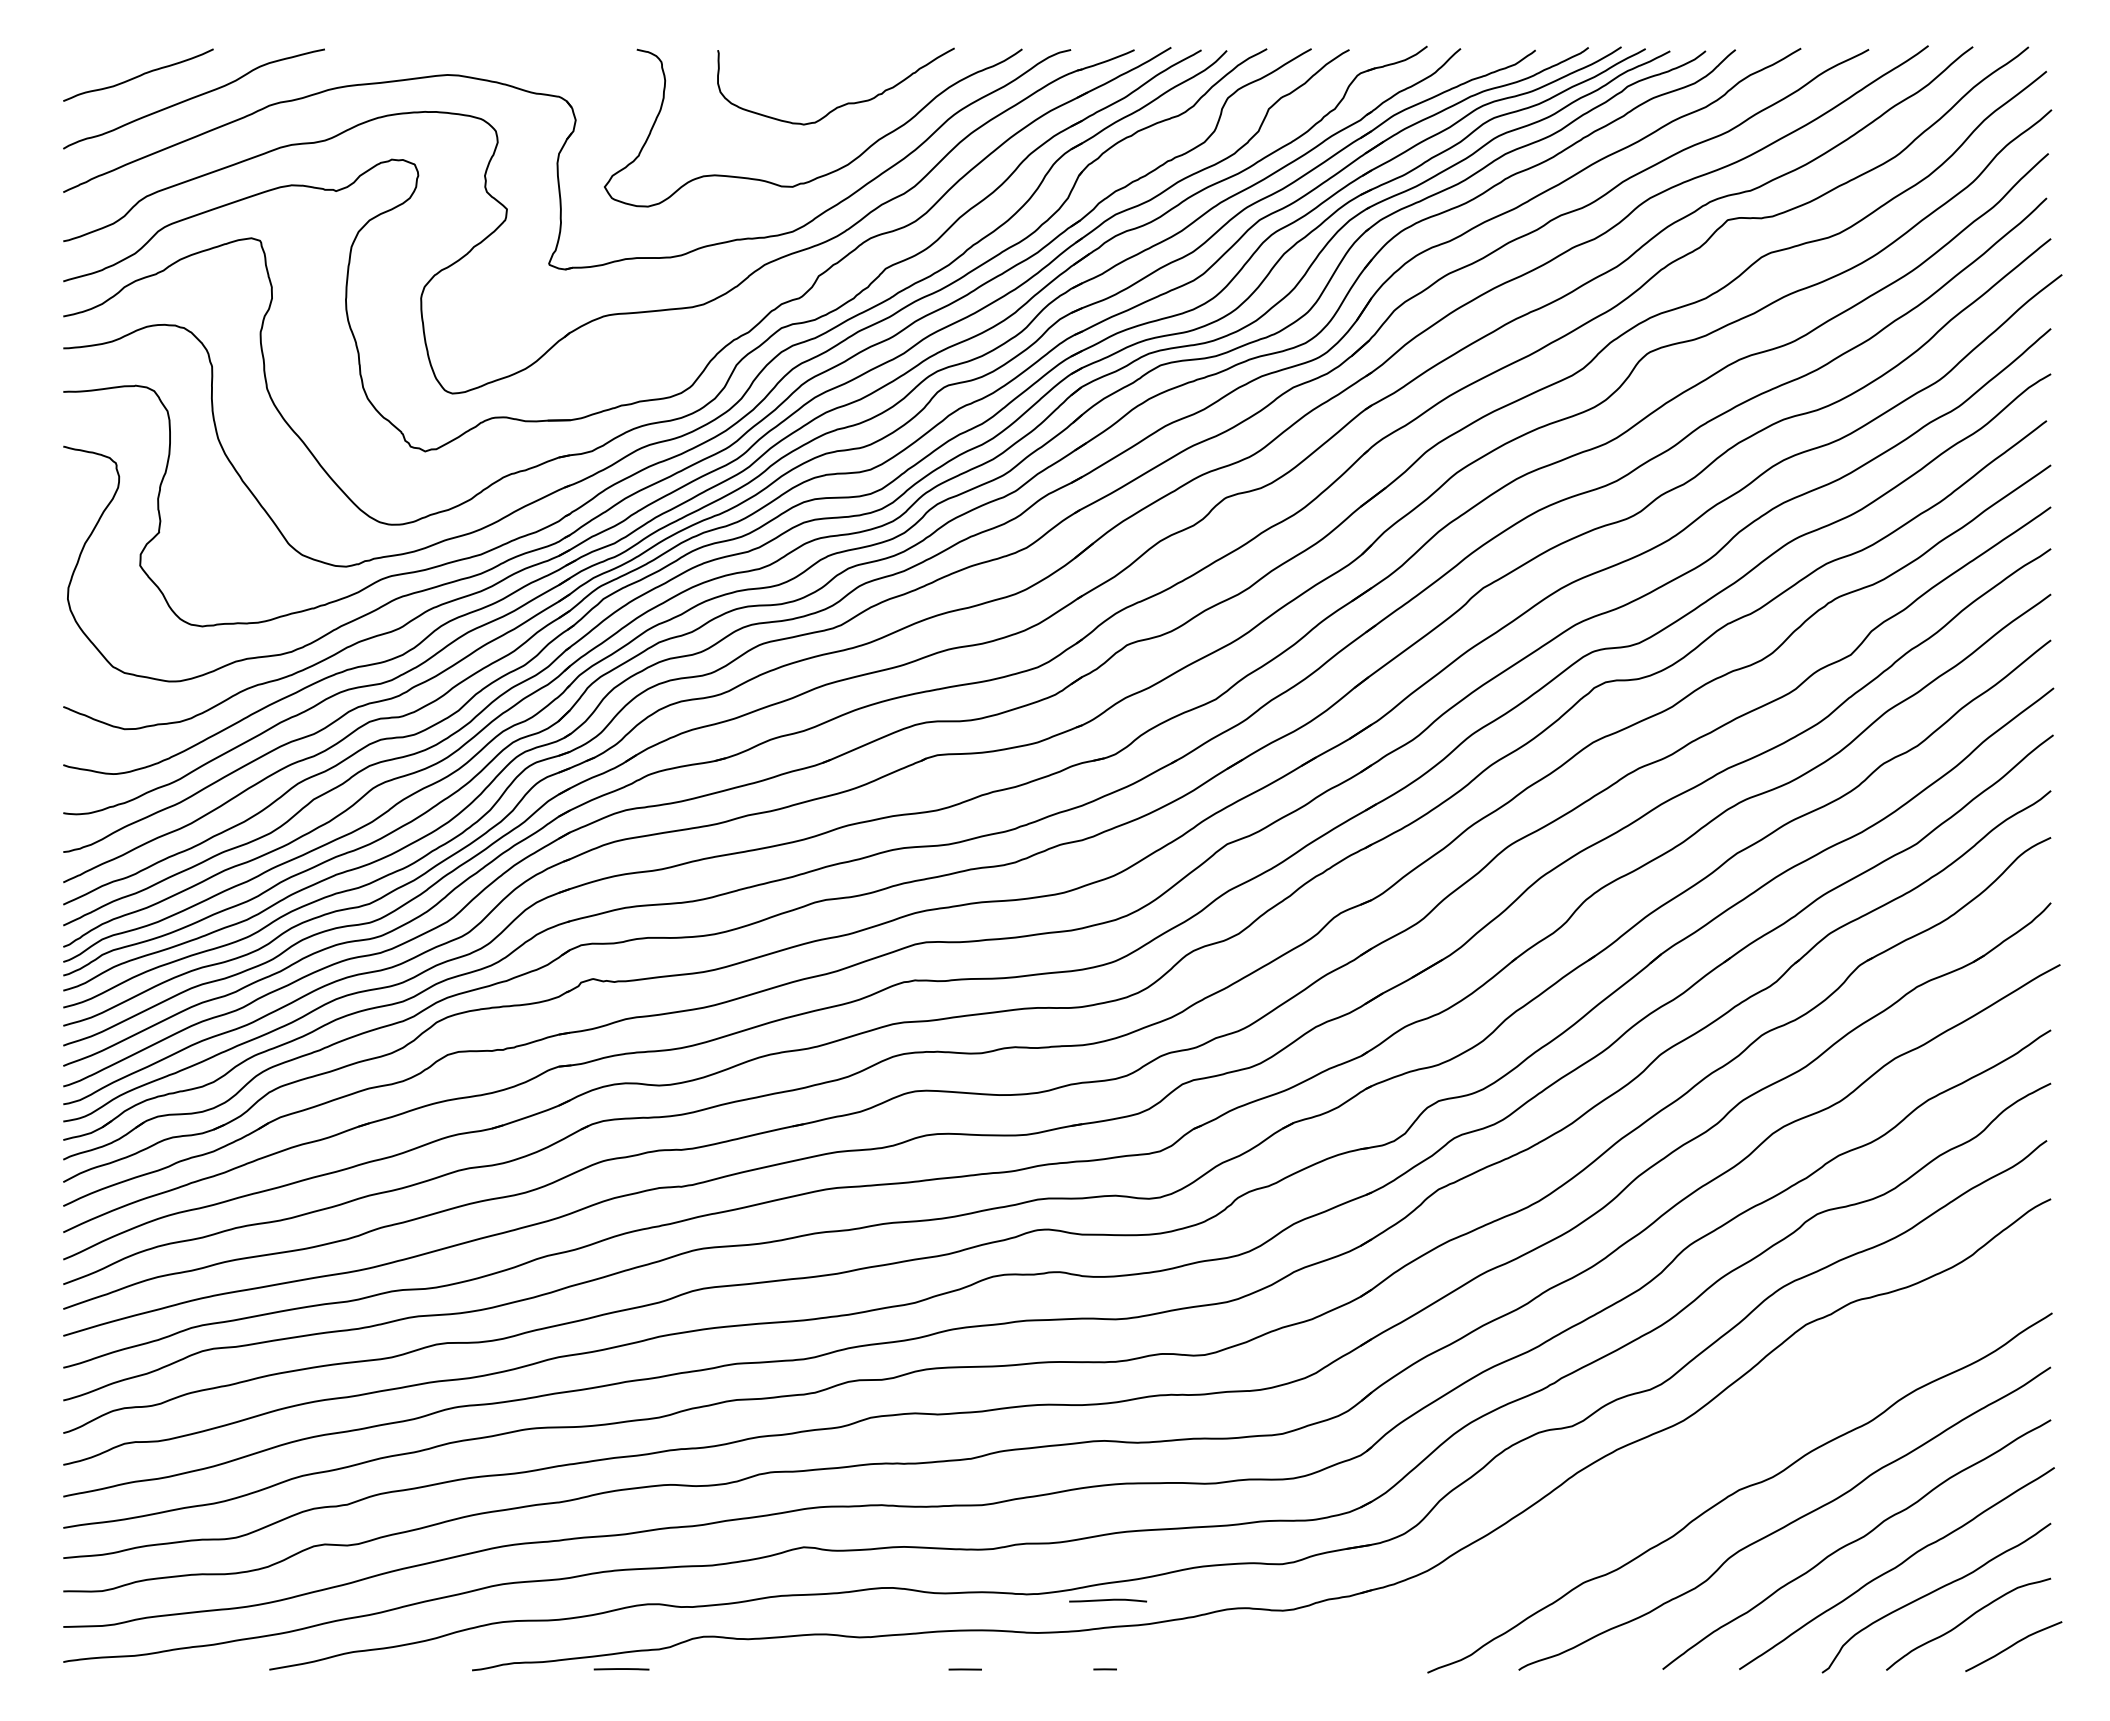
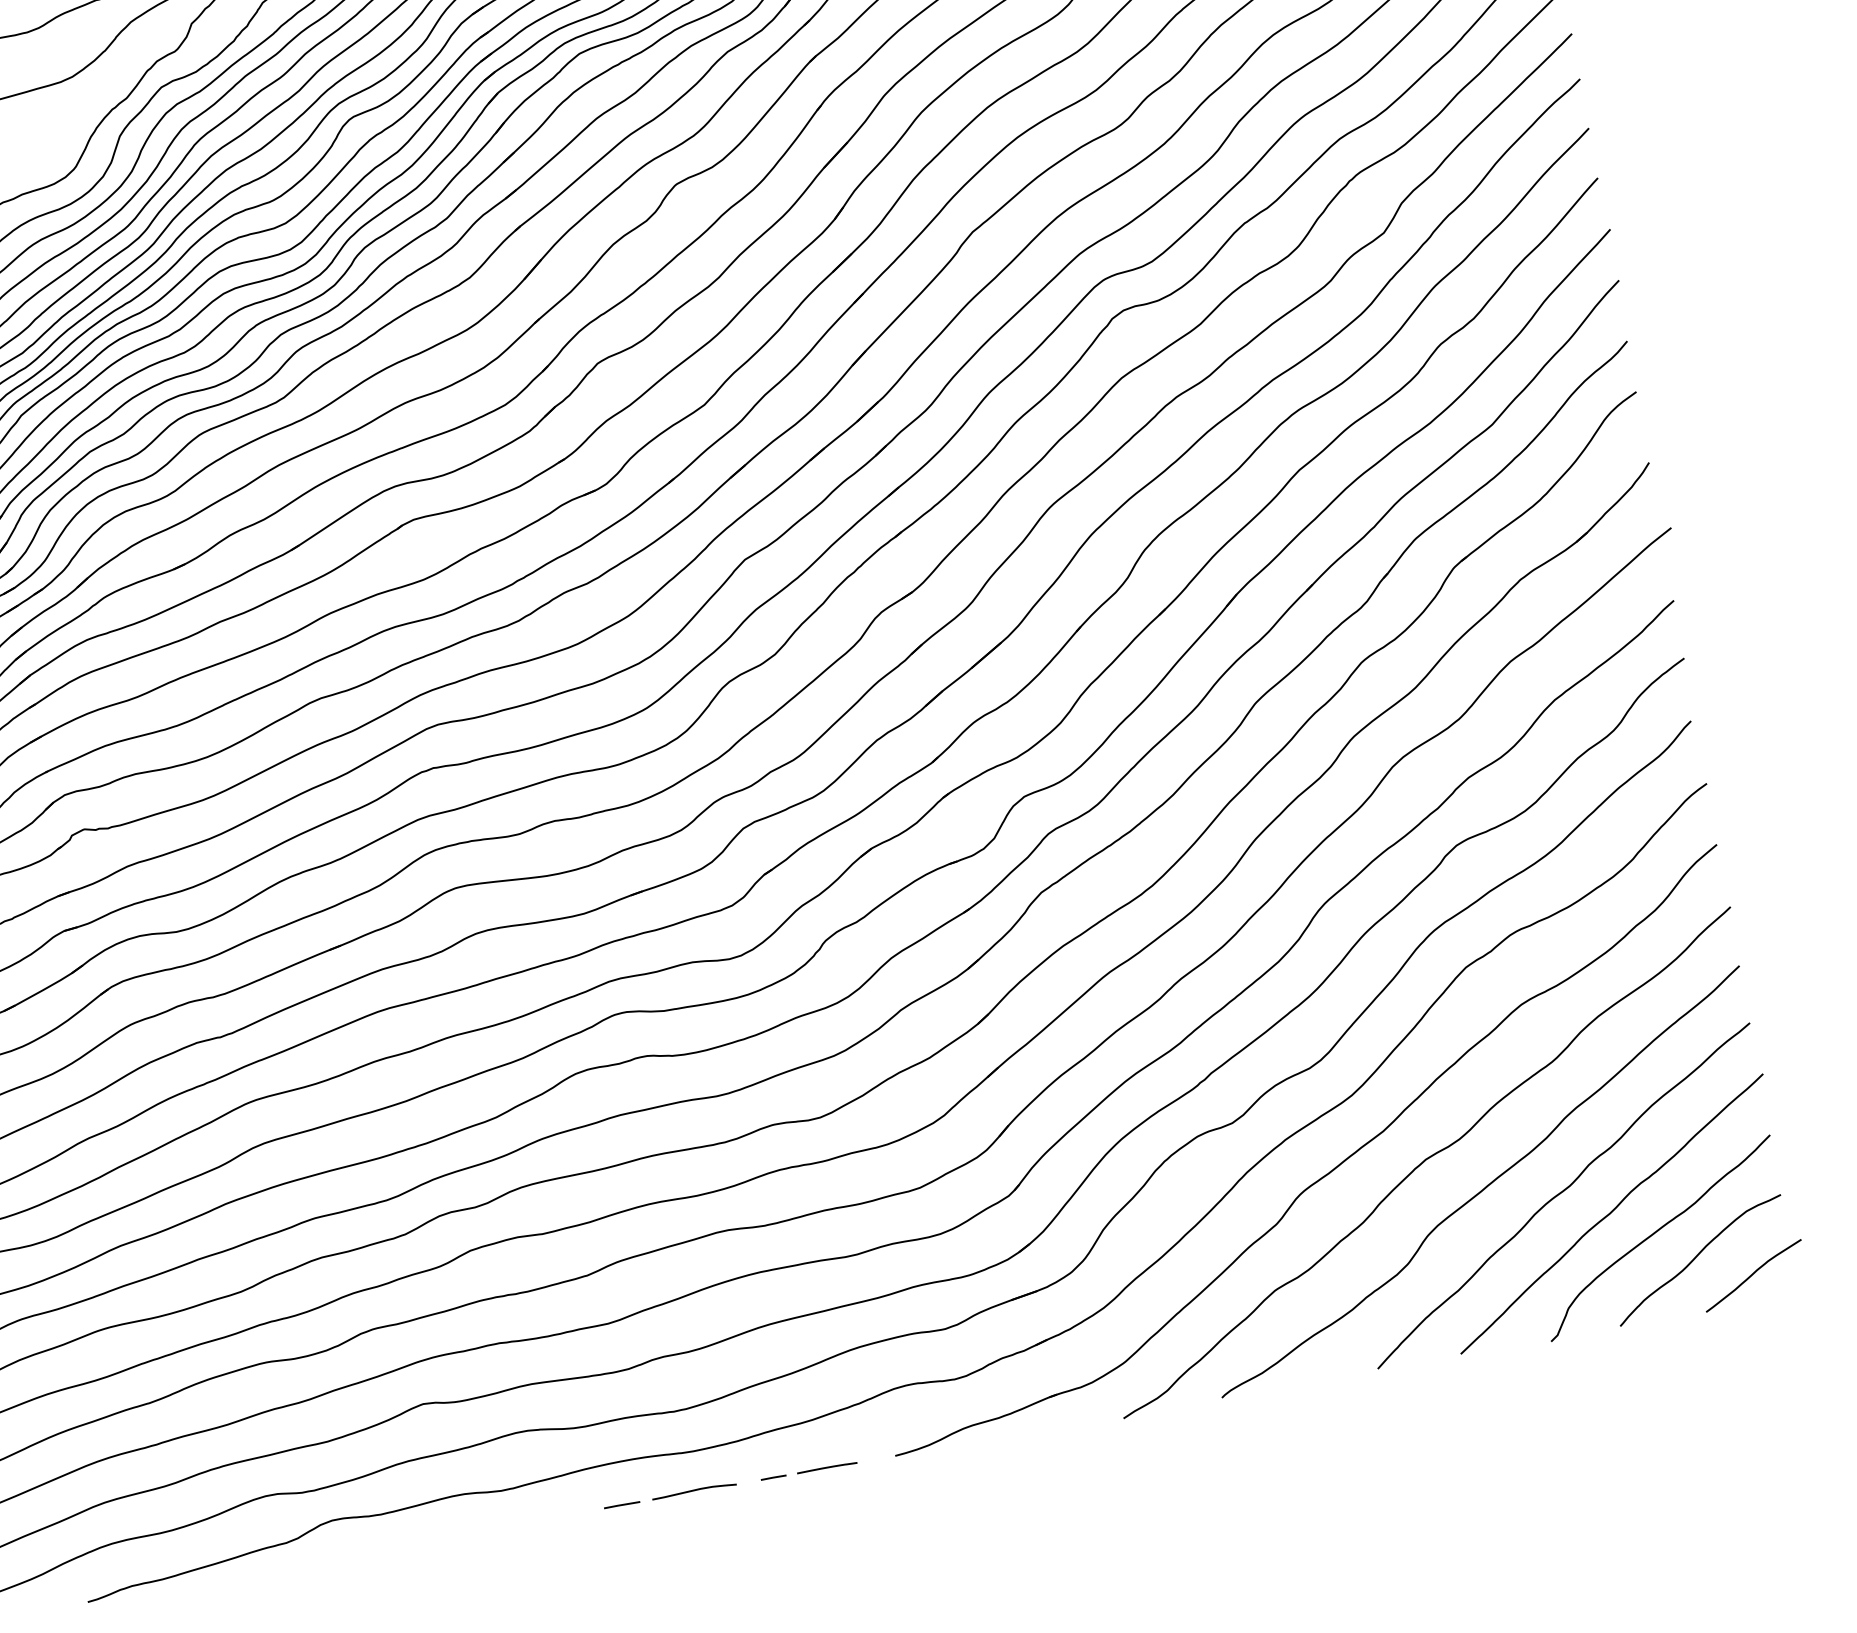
part: (1643, 1488) -> (1321, 1176), added
curve: (1108, 1600) -> (694, 1490), moved
line: (621, 1669) -> (827, 1468), moved

